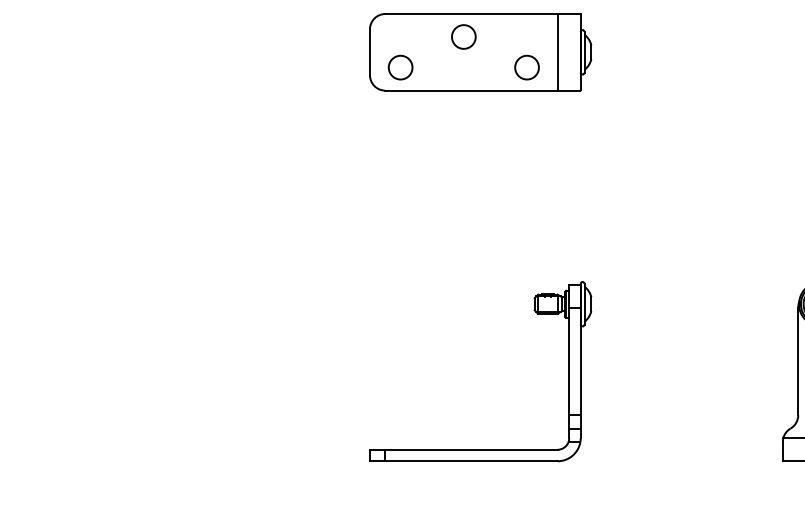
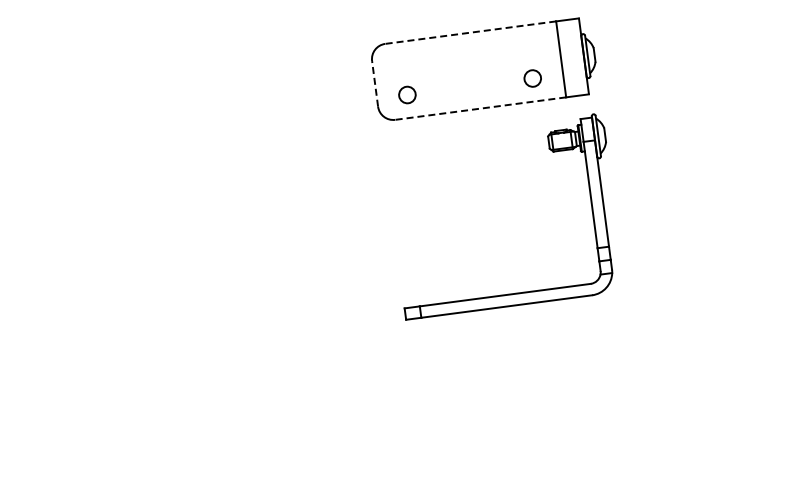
line: (471, 14) -> (470, 33), solid -> dashed
circle: (463, 36) -> (465, 55), removed
line: (370, 52) -> (375, 83), solid -> dashed
circle: (400, 67) -> (407, 94), size x0.7
circle: (526, 67) -> (532, 78), size x0.7
line: (471, 90) -> (480, 108), solid -> dashed
part: (480, 449) -> (514, 293), moved

